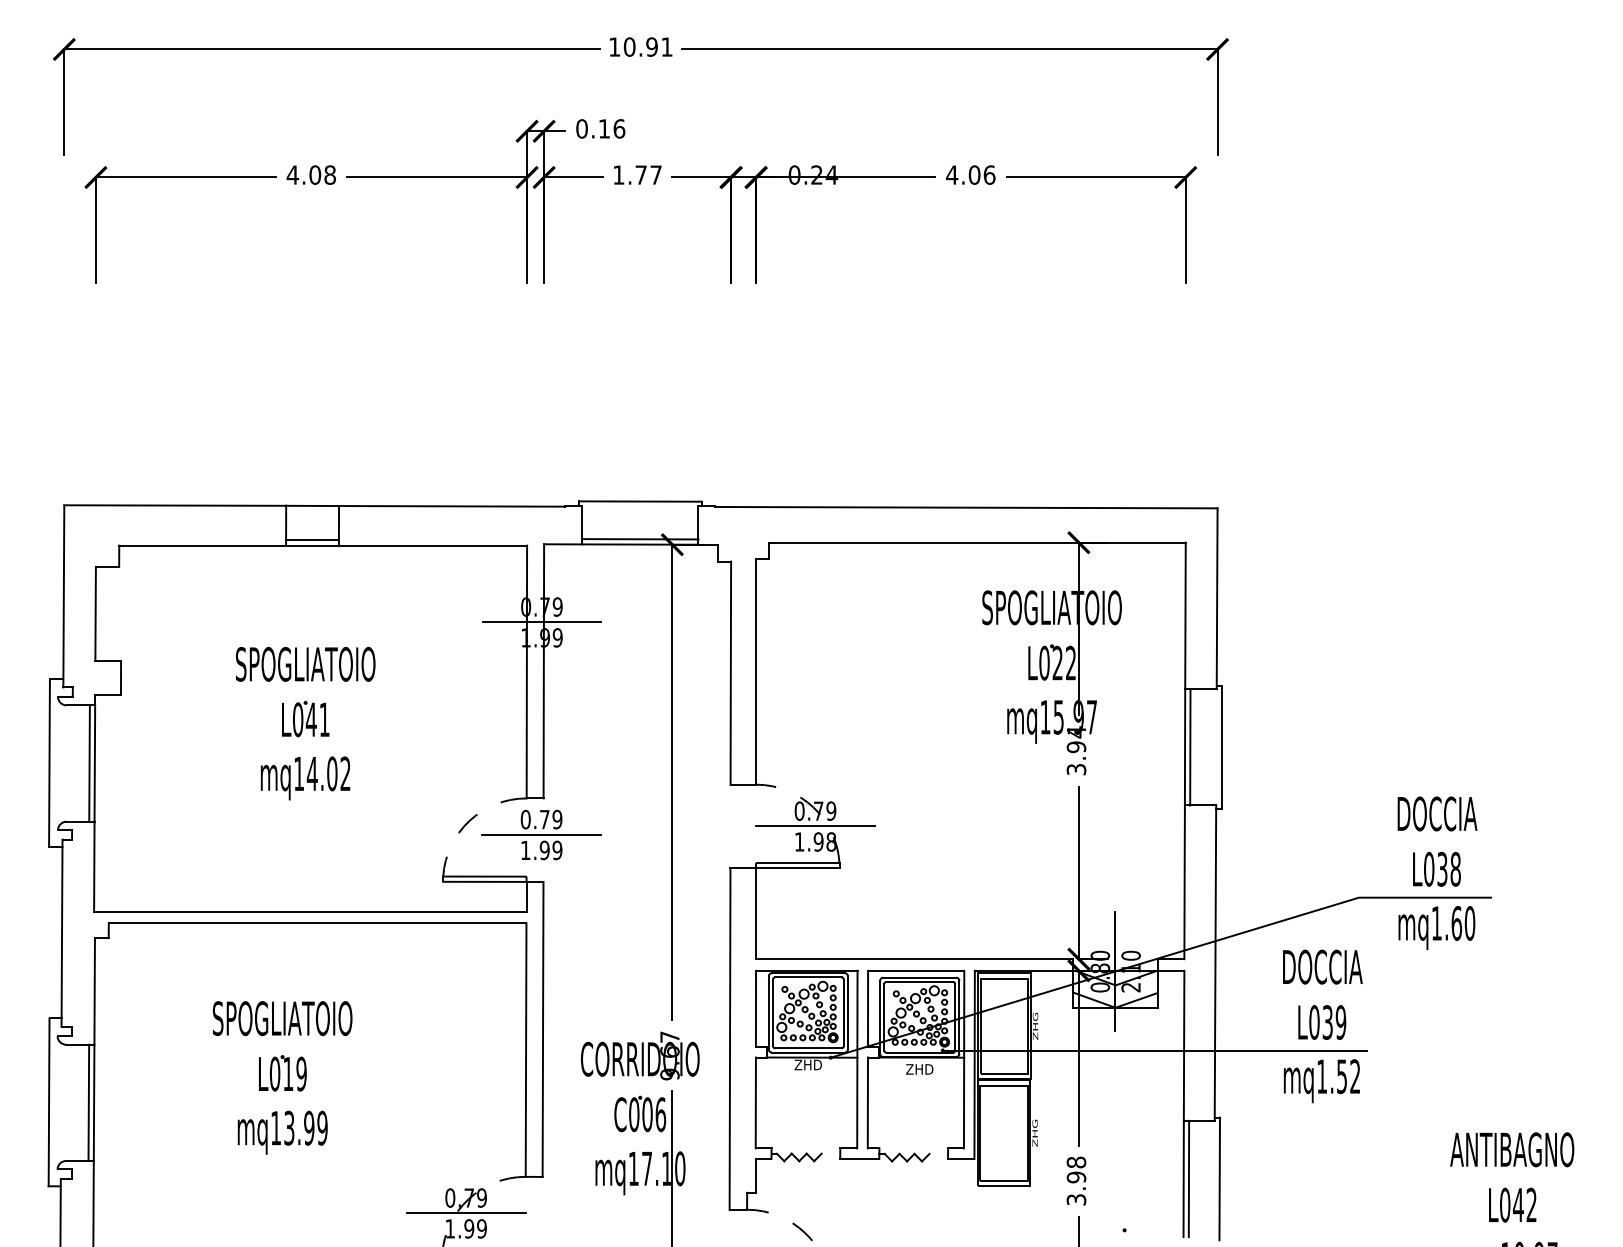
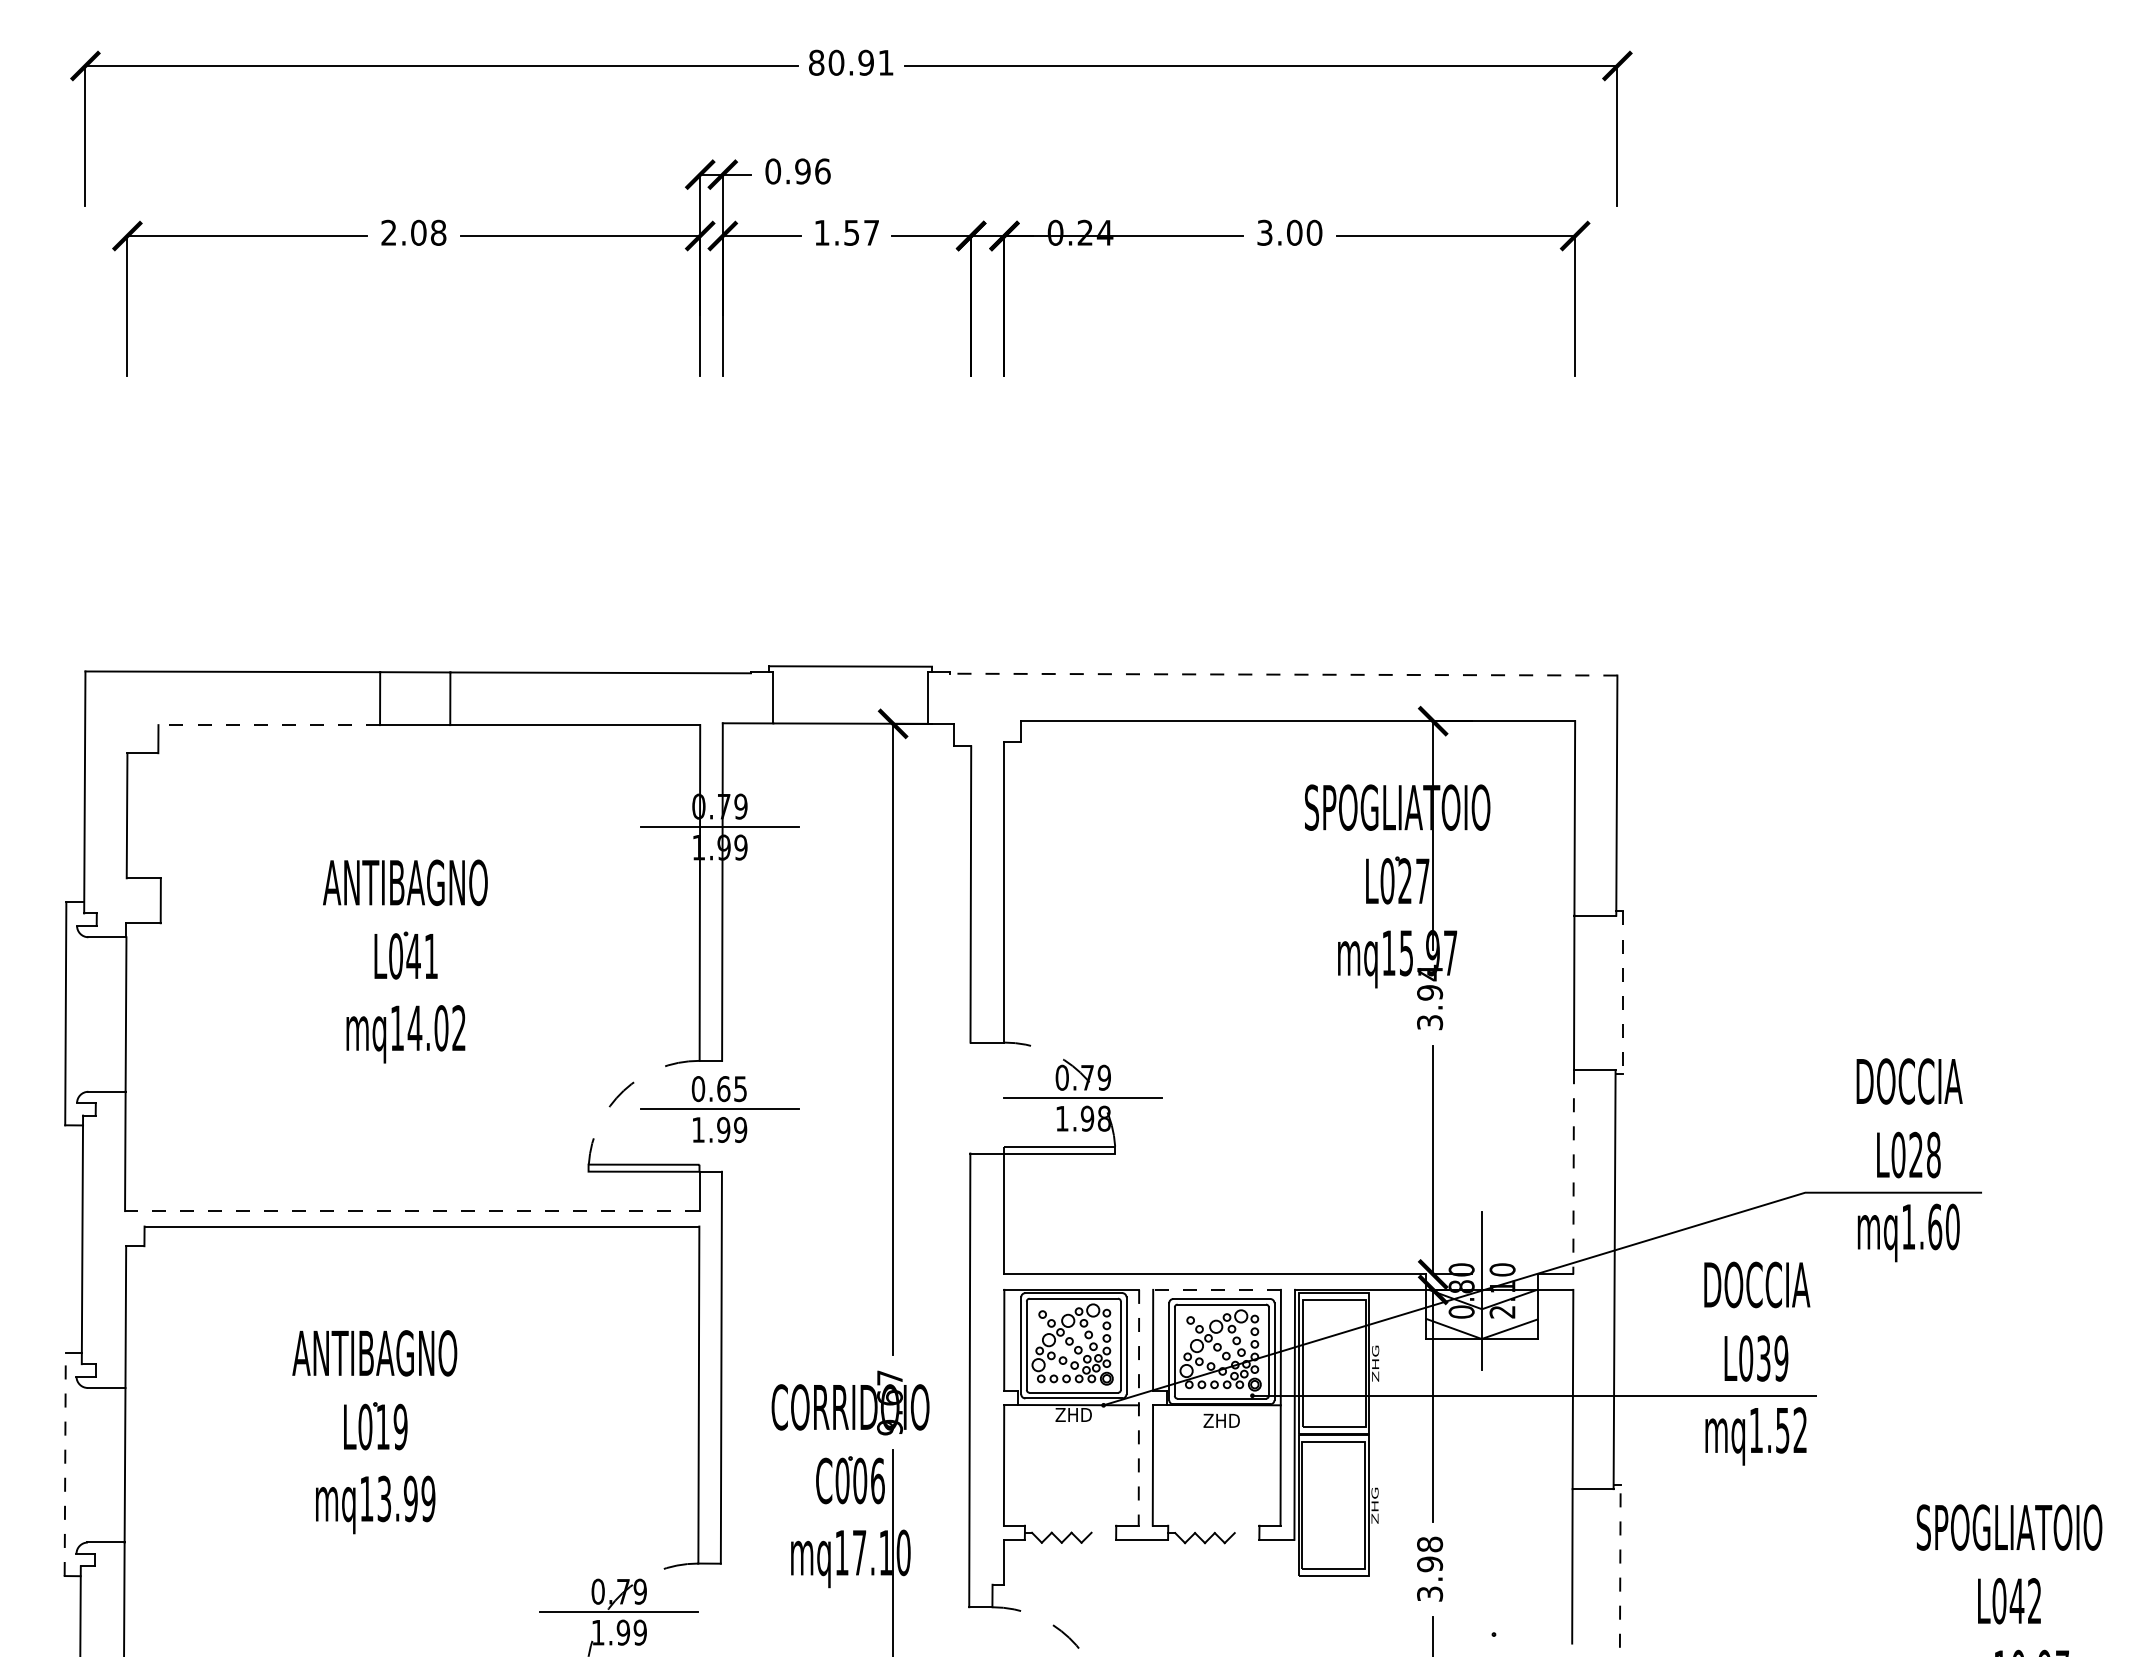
text: (614, 46) -> (816, 62), 10.91 -> 80.91
text: (604, 128) -> (802, 171), 0.16 -> 0.96
text: (292, 174) -> (388, 232), 4.08 -> 2.08
text: (640, 174) -> (851, 232), 1.77 -> 1.57
text: (970, 174) -> (1289, 232), 4.06 -> 3.00
line: (966, 507) -> (1283, 674), solid -> dashed
line: (640, 539) -> (850, 716), removed
line: (312, 540) -> (415, 718), removed
line: (202, 545) -> (269, 725), solid -> dashed
text: (1070, 662) -> (1422, 880), L022 -> L027
text: (305, 664) -> (405, 882), SPOGLIATOIO -> ANTIBAGNO
line: (1190, 746) -> (1581, 992), removed
line: (1222, 746) -> (1623, 992), solid -> dashed
line: (89, 763) -> (118, 1014), removed
text: (551, 819) -> (732, 1089), 0.79 -> 0.65
text: (1441, 869) -> (1915, 1155), L038 -> L028
line: (1184, 882) -> (1573, 1172), solid -> dashed
line: (309, 911) -> (411, 1211), solid -> dashed
line: (916, 970) -> (1217, 1289), solid -> dashed
text: (282, 1018) -> (375, 1353), SPOGLIATOIO -> ANTIBAGNO
line: (857, 1059) -> (1138, 1407), solid -> dashed
line: (49, 1102) -> (65, 1464), solid -> dashed
line: (88, 1103) -> (117, 1465), removed
text: (1512, 1149) -> (2009, 1527), ANTIBAGNO -> SPOGLIATOIO
line: (1219, 1178) -> (1620, 1565), solid -> dashed
line: (1189, 1179) -> (1579, 1566), removed

